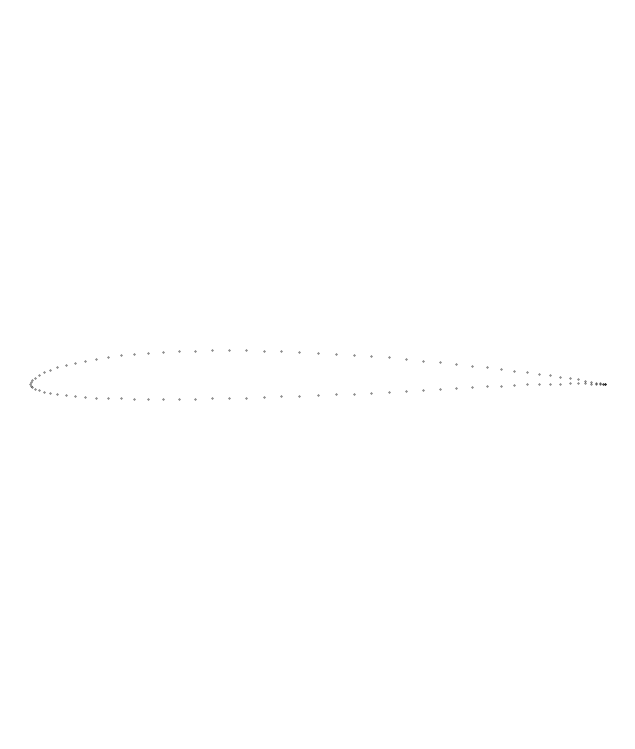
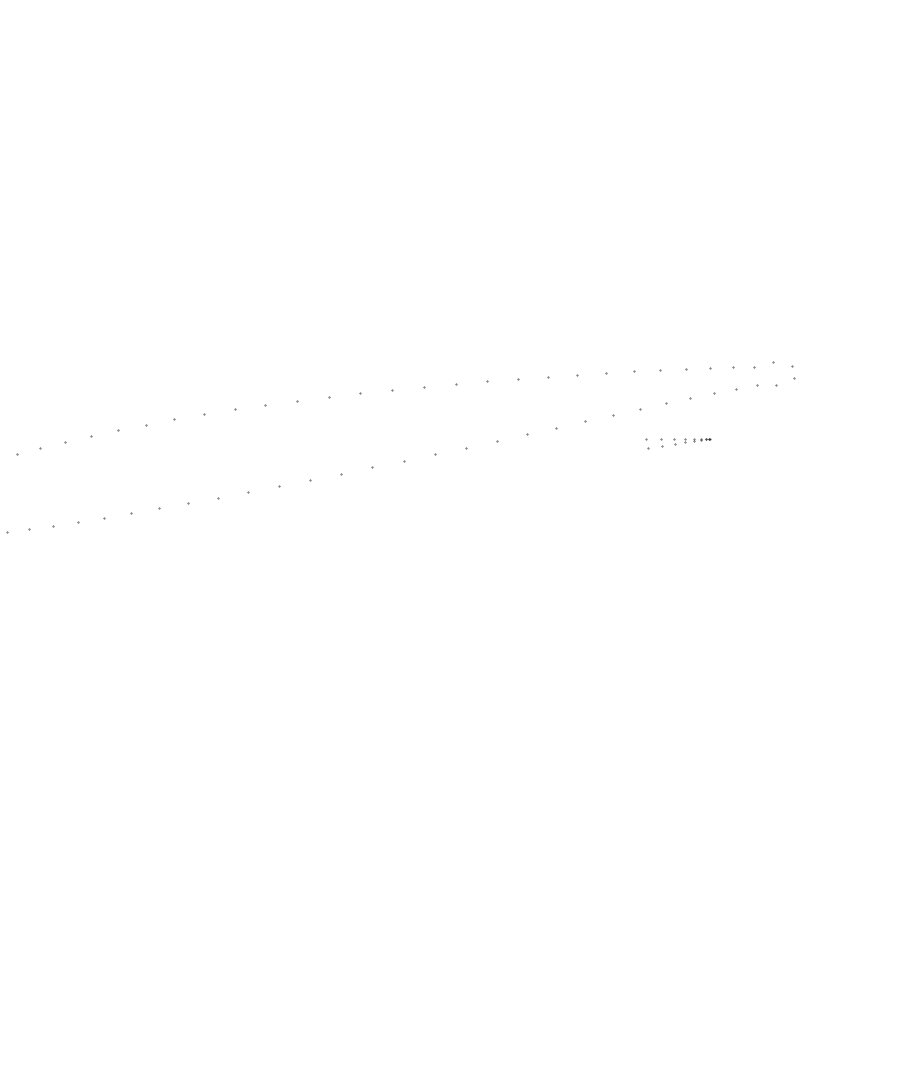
part: (550, 379) -> (775, 373), size x1.6
part: (587, 381) -> (678, 439), moved

